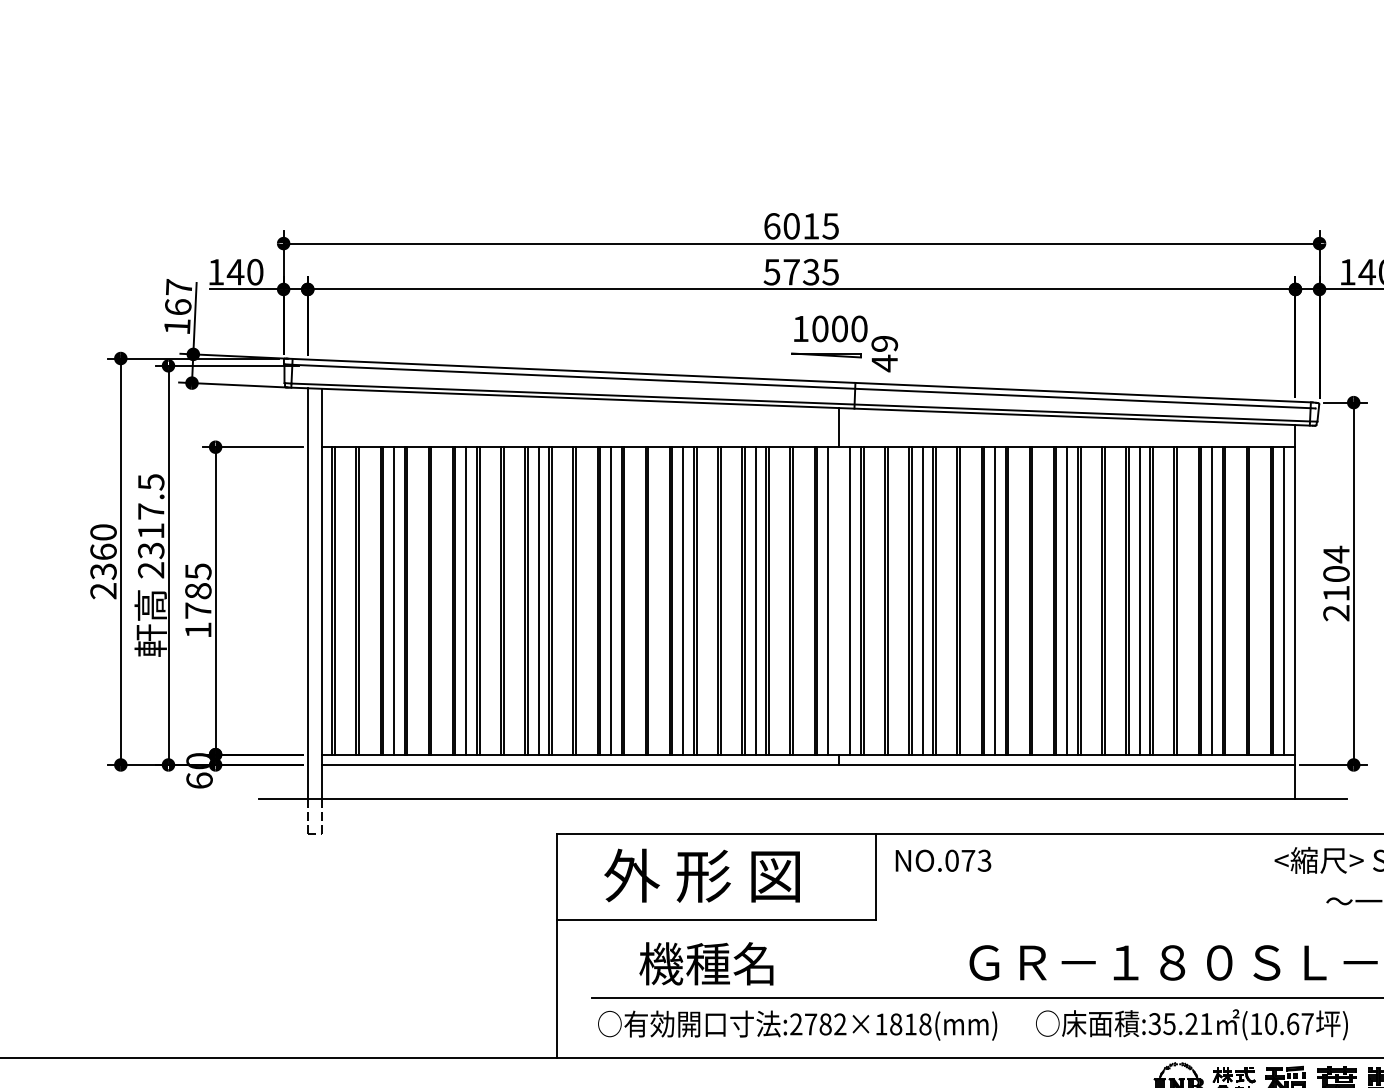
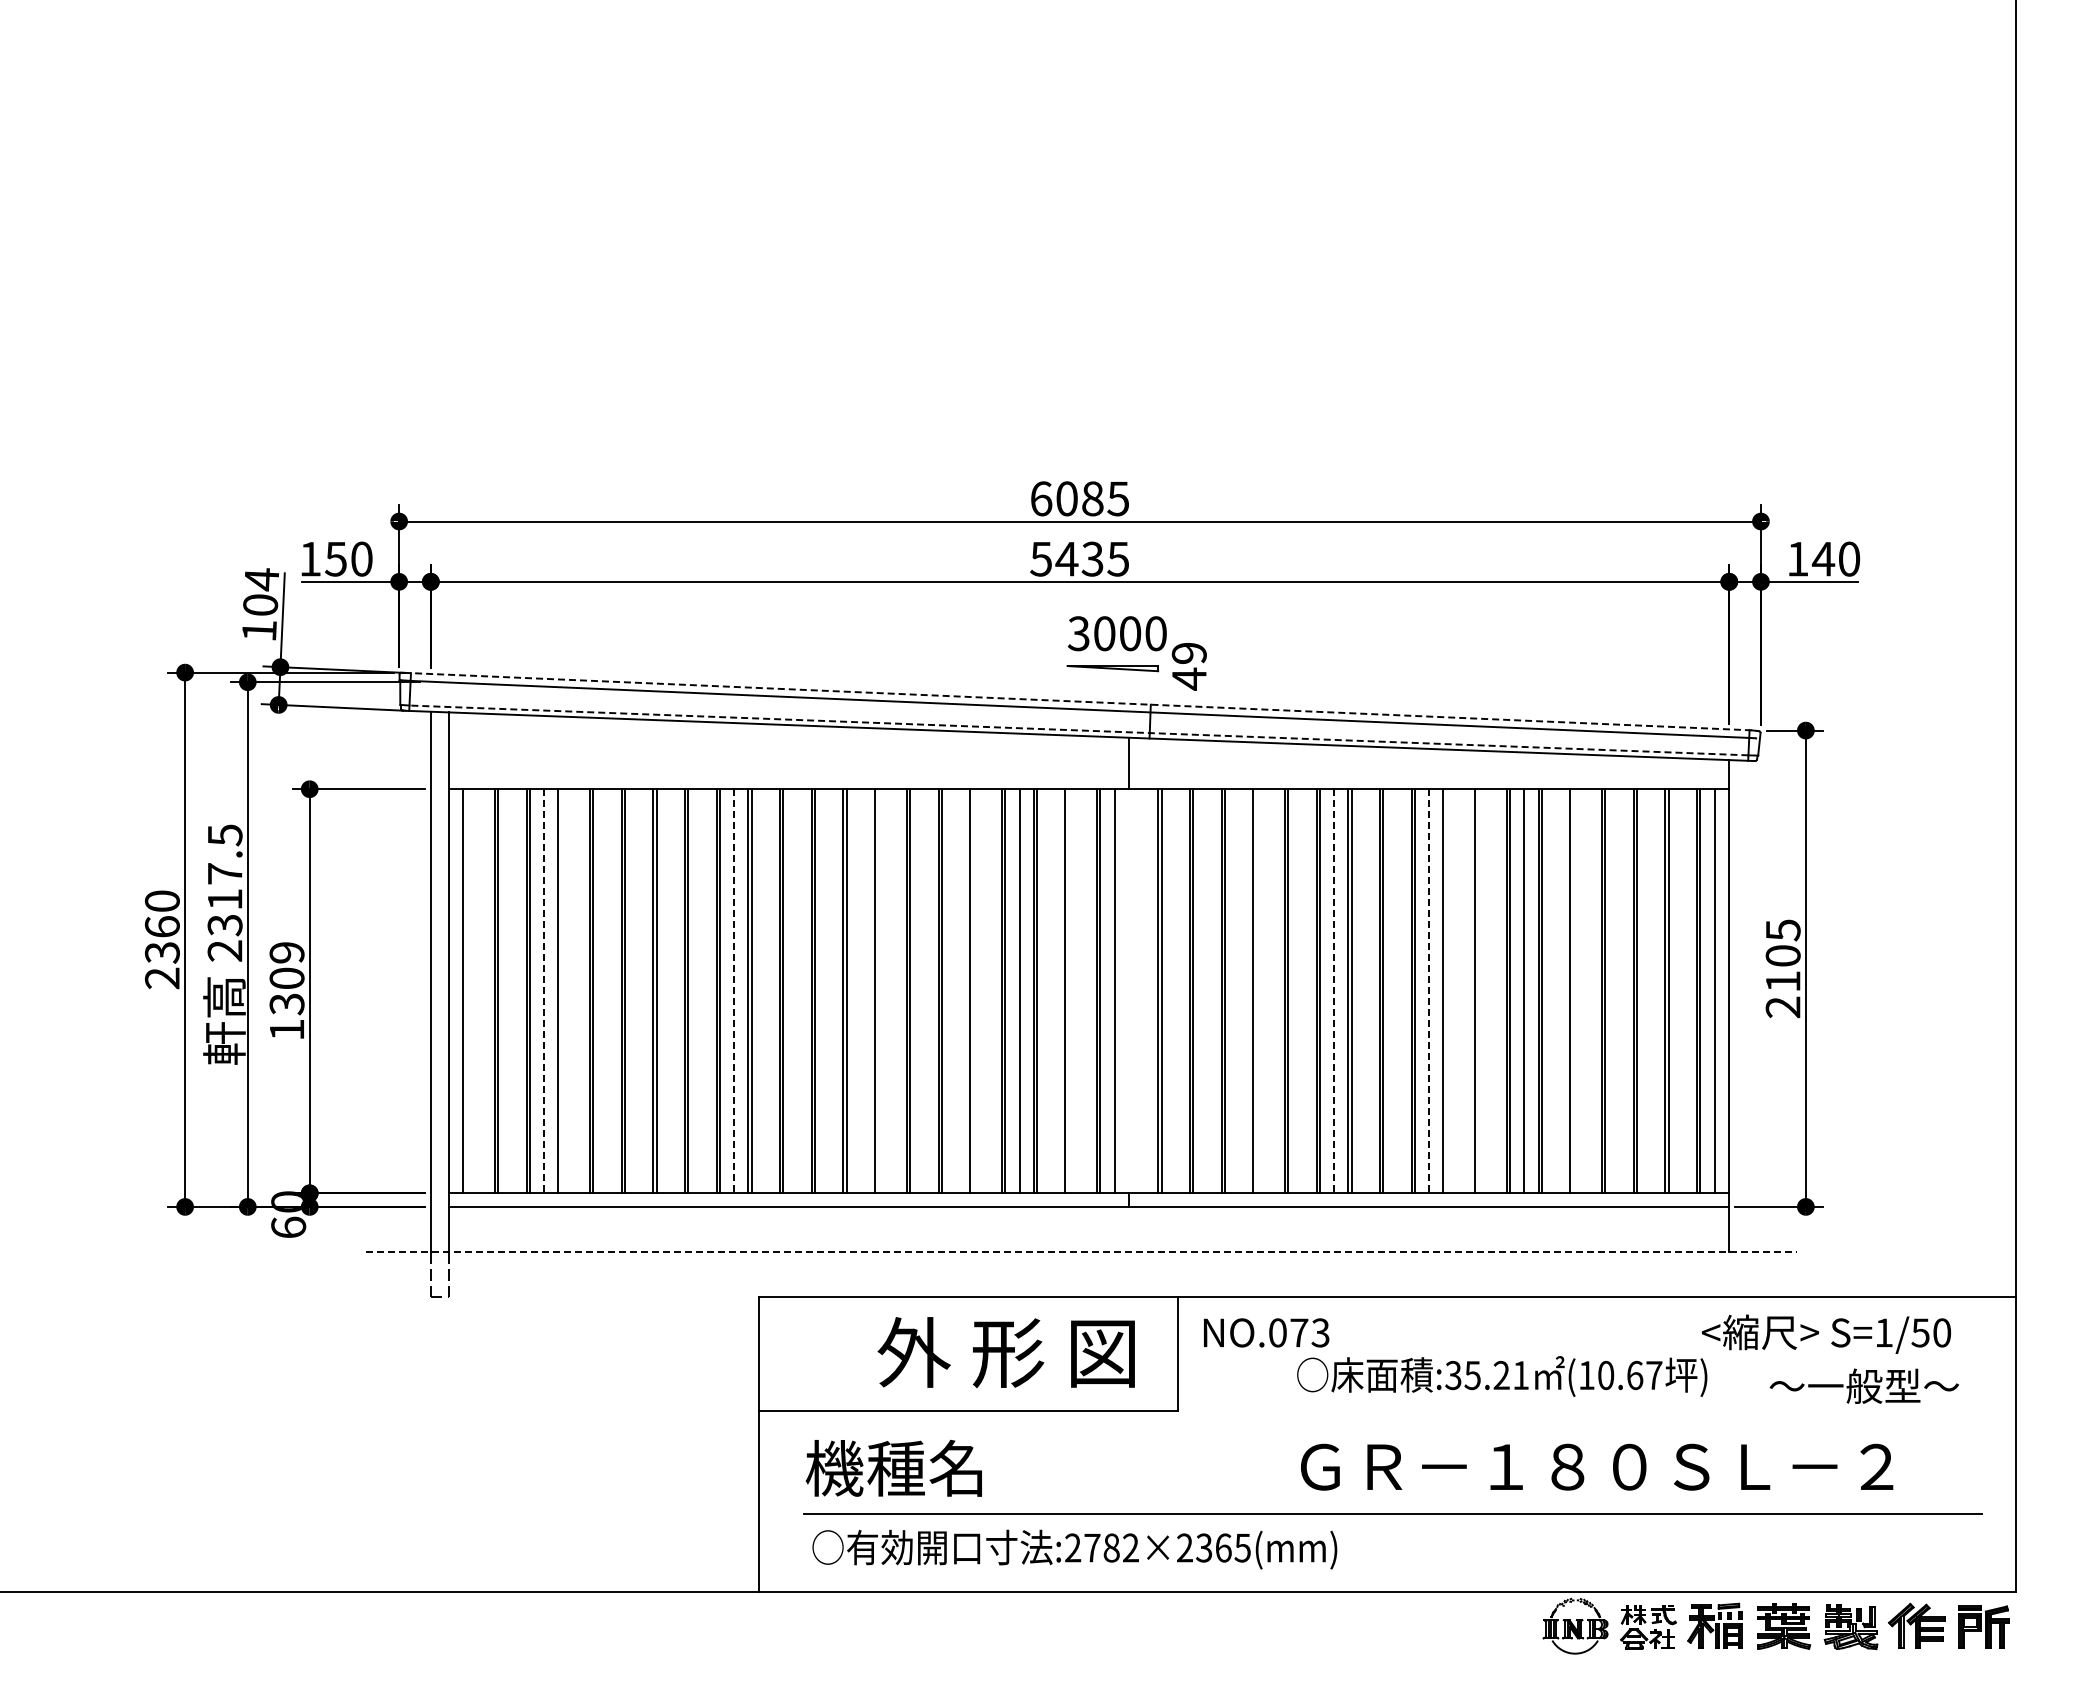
text: (811, 226) -> (1092, 498), 6015 -> 6085
text: (235, 272) -> (335, 559), 140 -> 150
text: (791, 272) -> (1066, 559), 5735 -> 5435
text: (178, 296) -> (260, 591), 167 -> 104
text: (800, 328) -> (1078, 633), 1000 -> 3000
line: (799, 380) -> (1077, 701), solid -> dashed
line: (800, 402) -> (1078, 730), solid -> dashed
text: (1336, 554) -> (1783, 930), 2104 -> 2105
text: (197, 591) -> (286, 978), 1785 -> 1309
line: (334, 601) -> (466, 991), removed
line: (394, 601) -> (544, 991), solid -> dashed
line: (407, 601) -> (561, 991), removed
line: (466, 601) -> (639, 991), removed
line: (538, 601) -> (734, 991), solid -> dashed
line: (610, 601) -> (829, 991), removed
line: (648, 601) -> (878, 991), removed
line: (683, 601) -> (924, 991), removed
line: (720, 601) -> (973, 991), removed
line: (792, 601) -> (1068, 991), removed
line: (850, 601) -> (1144, 991), removed
line: (922, 601) -> (1239, 991), removed
line: (935, 601) -> (1256, 991), removed
line: (995, 601) -> (1334, 991), solid -> dashed
line: (1067, 601) -> (1429, 991), solid -> dashed
line: (1080, 601) -> (1446, 991), removed
line: (1104, 601) -> (1478, 991), removed
line: (1176, 601) -> (1573, 991), removed
line: (1211, 601) -> (1619, 991), removed
line: (803, 799) -> (1082, 1252), solid -> dashed
text: (701, 875) -> (1005, 1352), moved
text: (706, 963) -> (893, 1467), moved
text: (903, 1024) -> (1213, 1547), :2782×1818(mm) -> :2782×2365(mm)
text: (1192, 1024) -> (1502, 1376), moved

